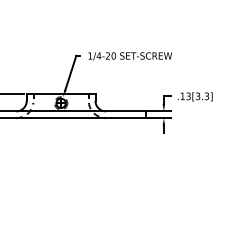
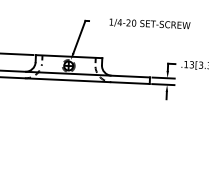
text: (129, 56) -> (149, 24), moved

